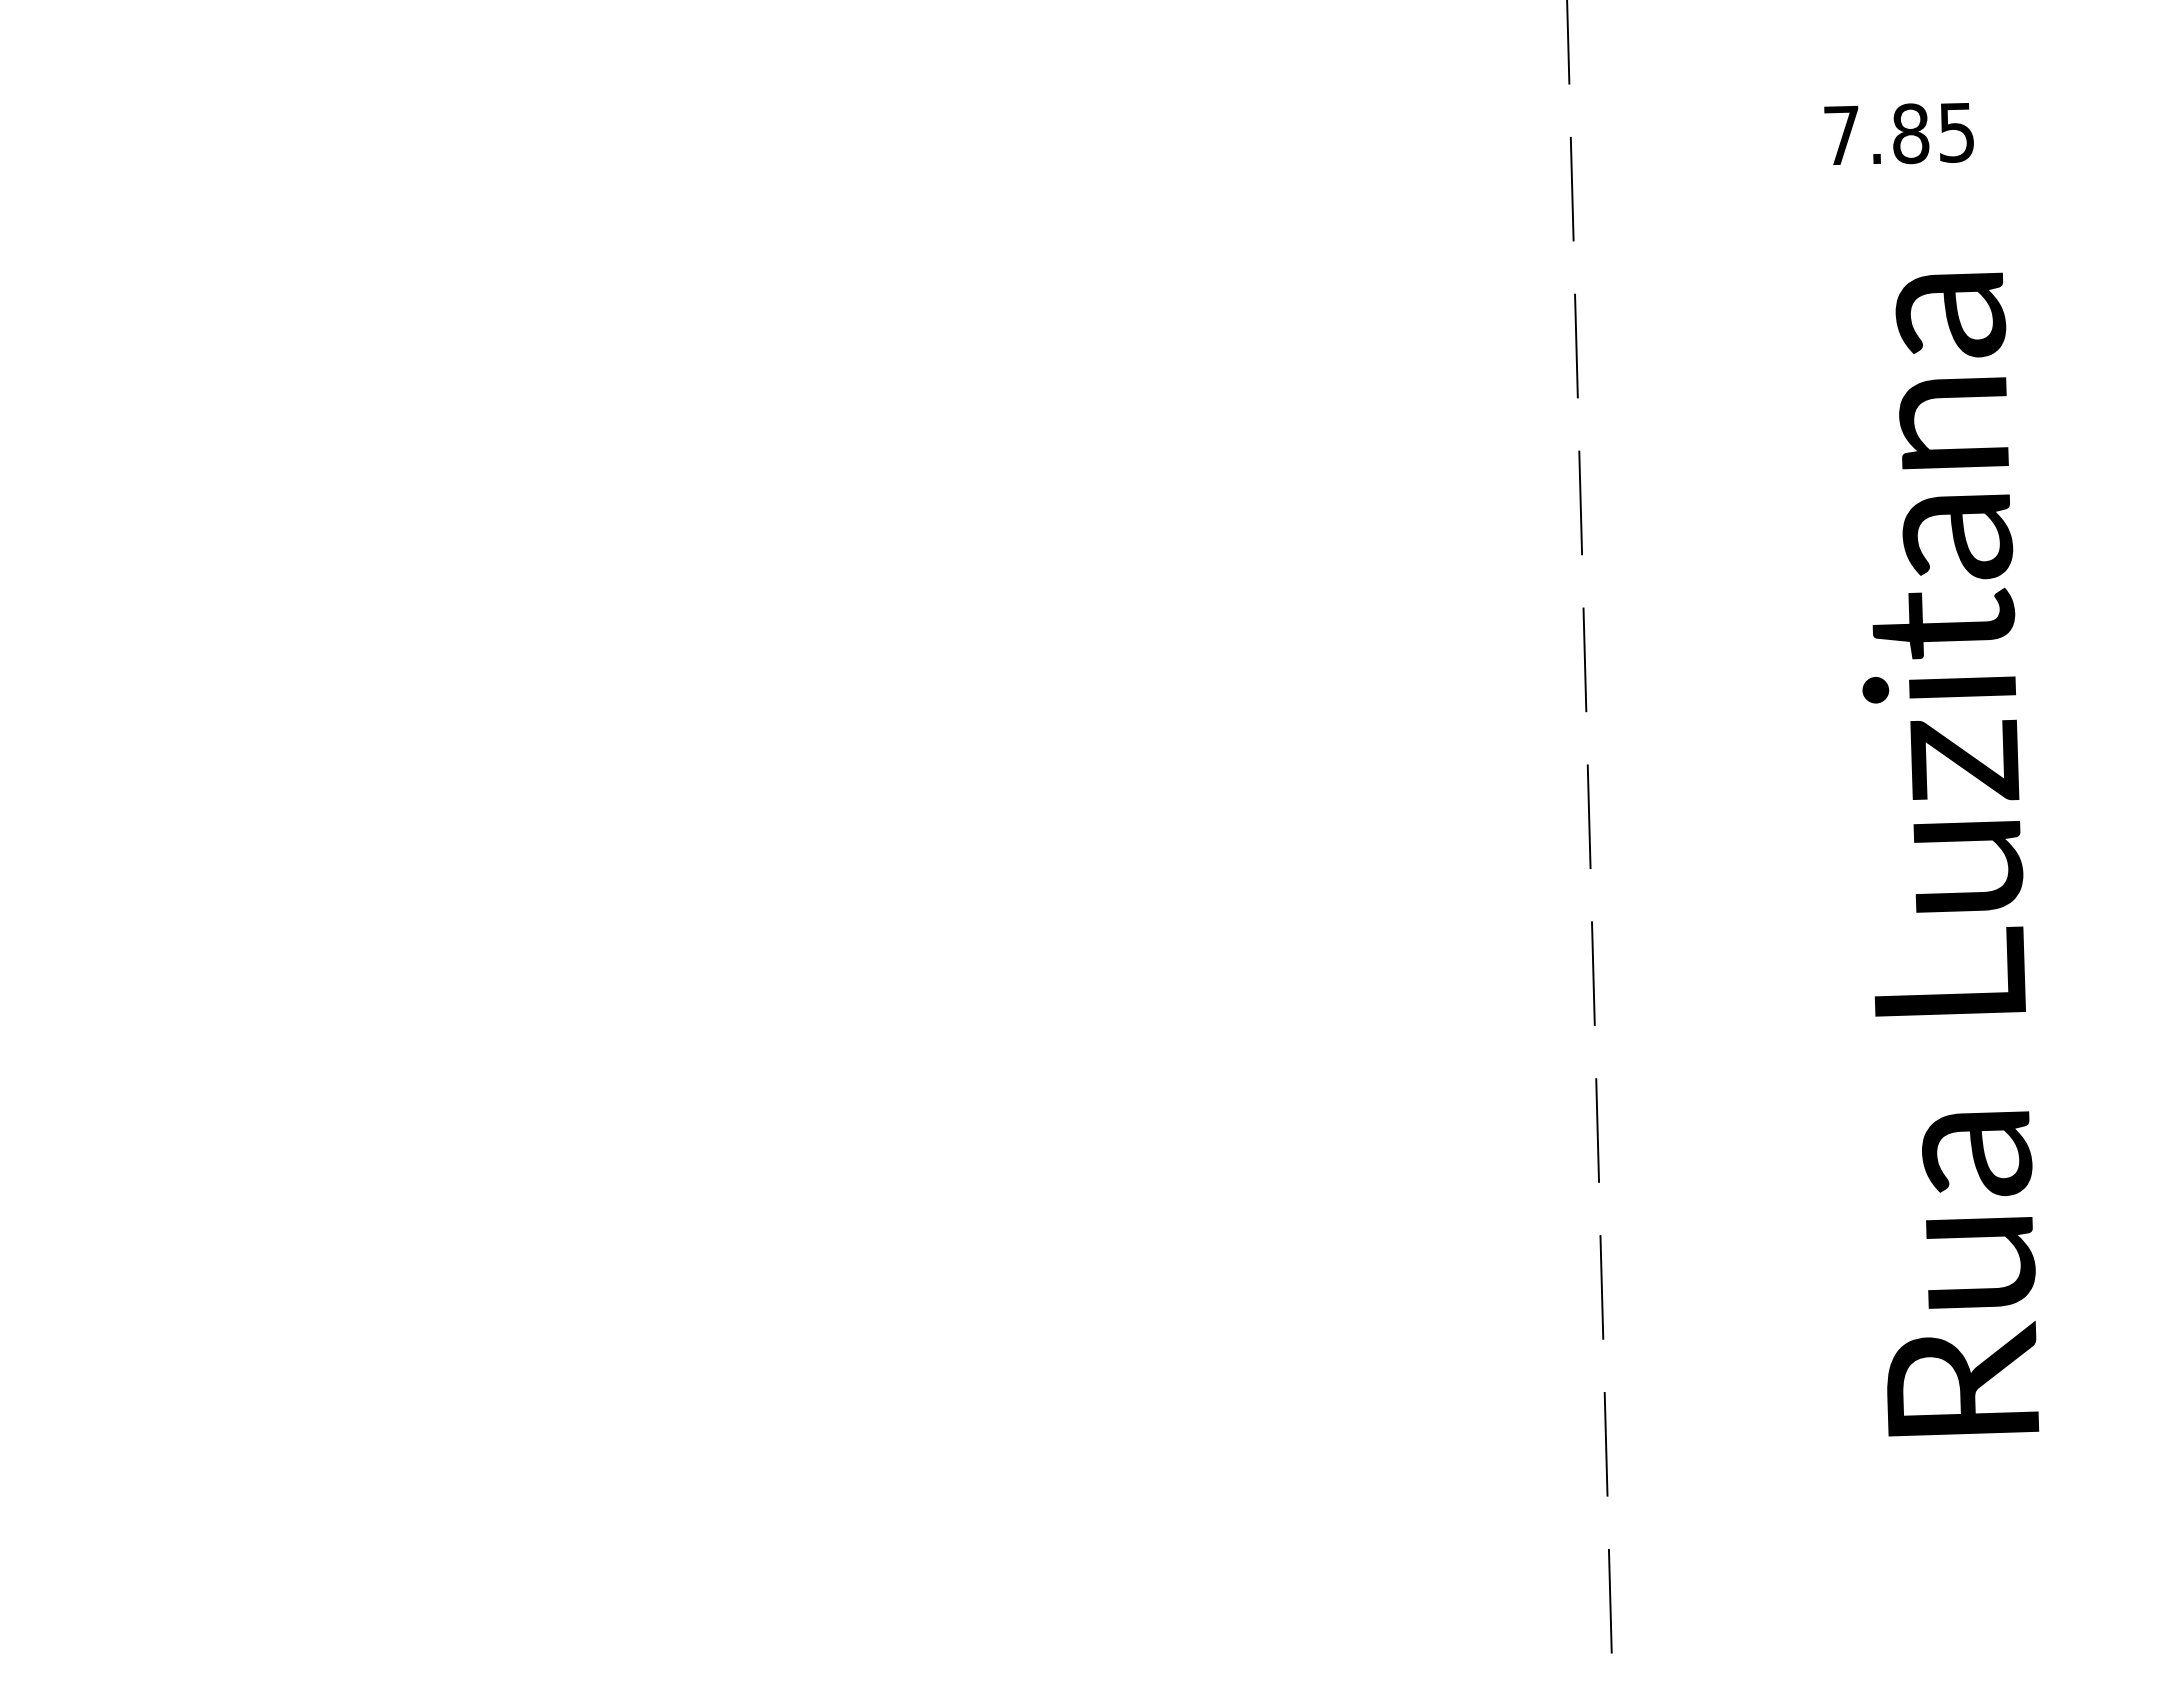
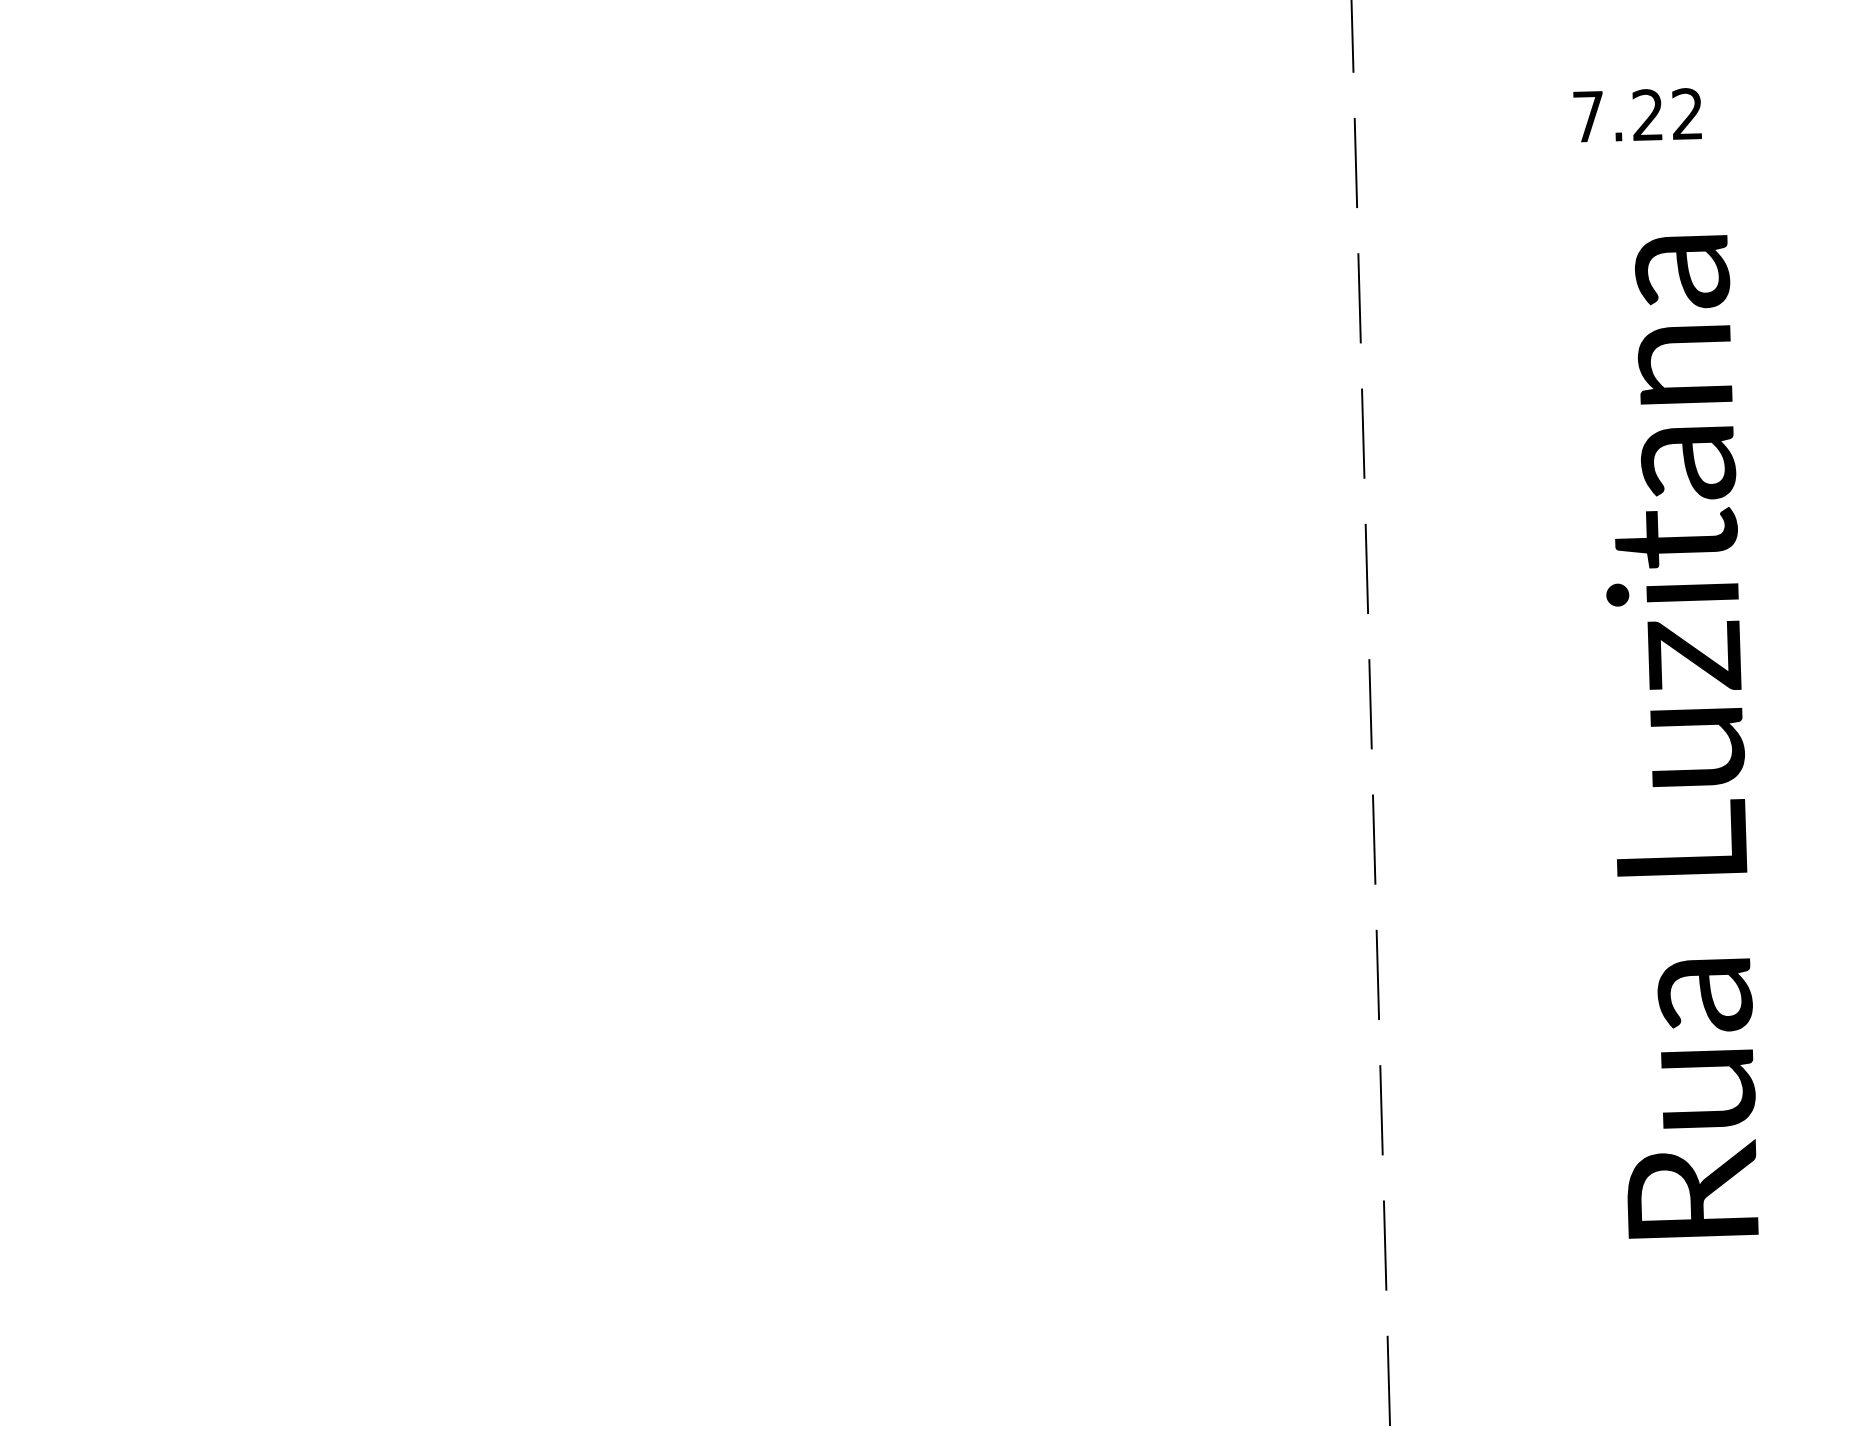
text: (1933, 133) -> (1667, 114), 7.85 -> 7.22

